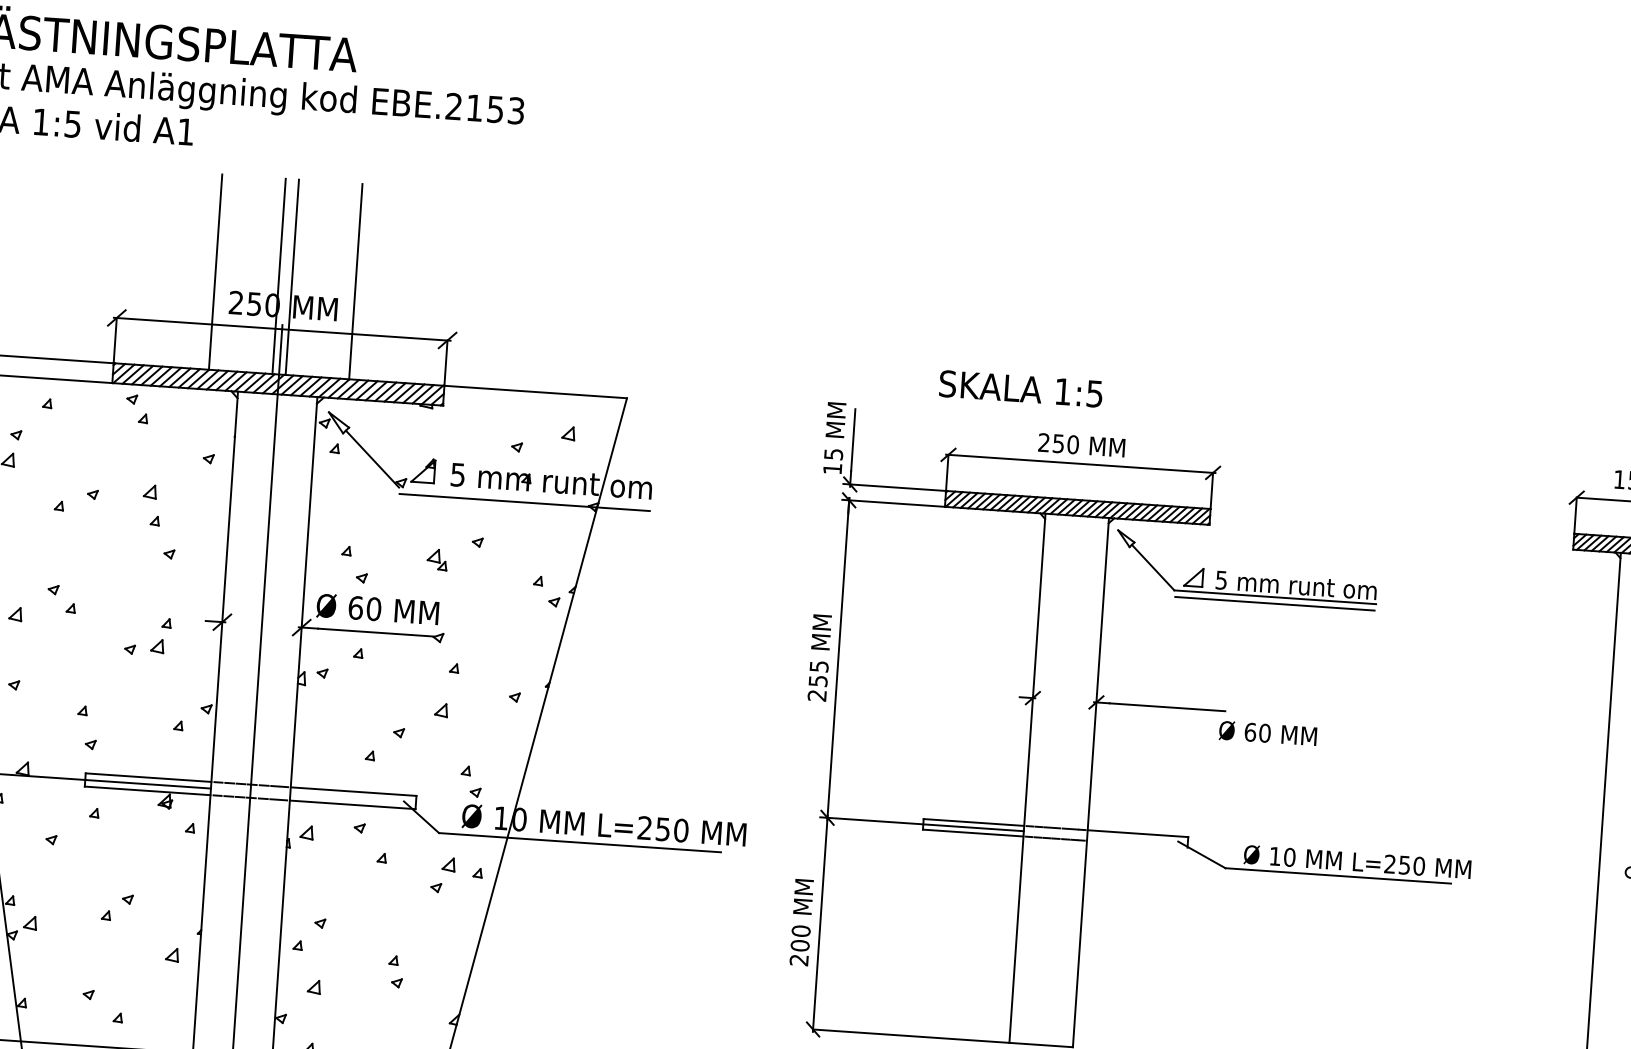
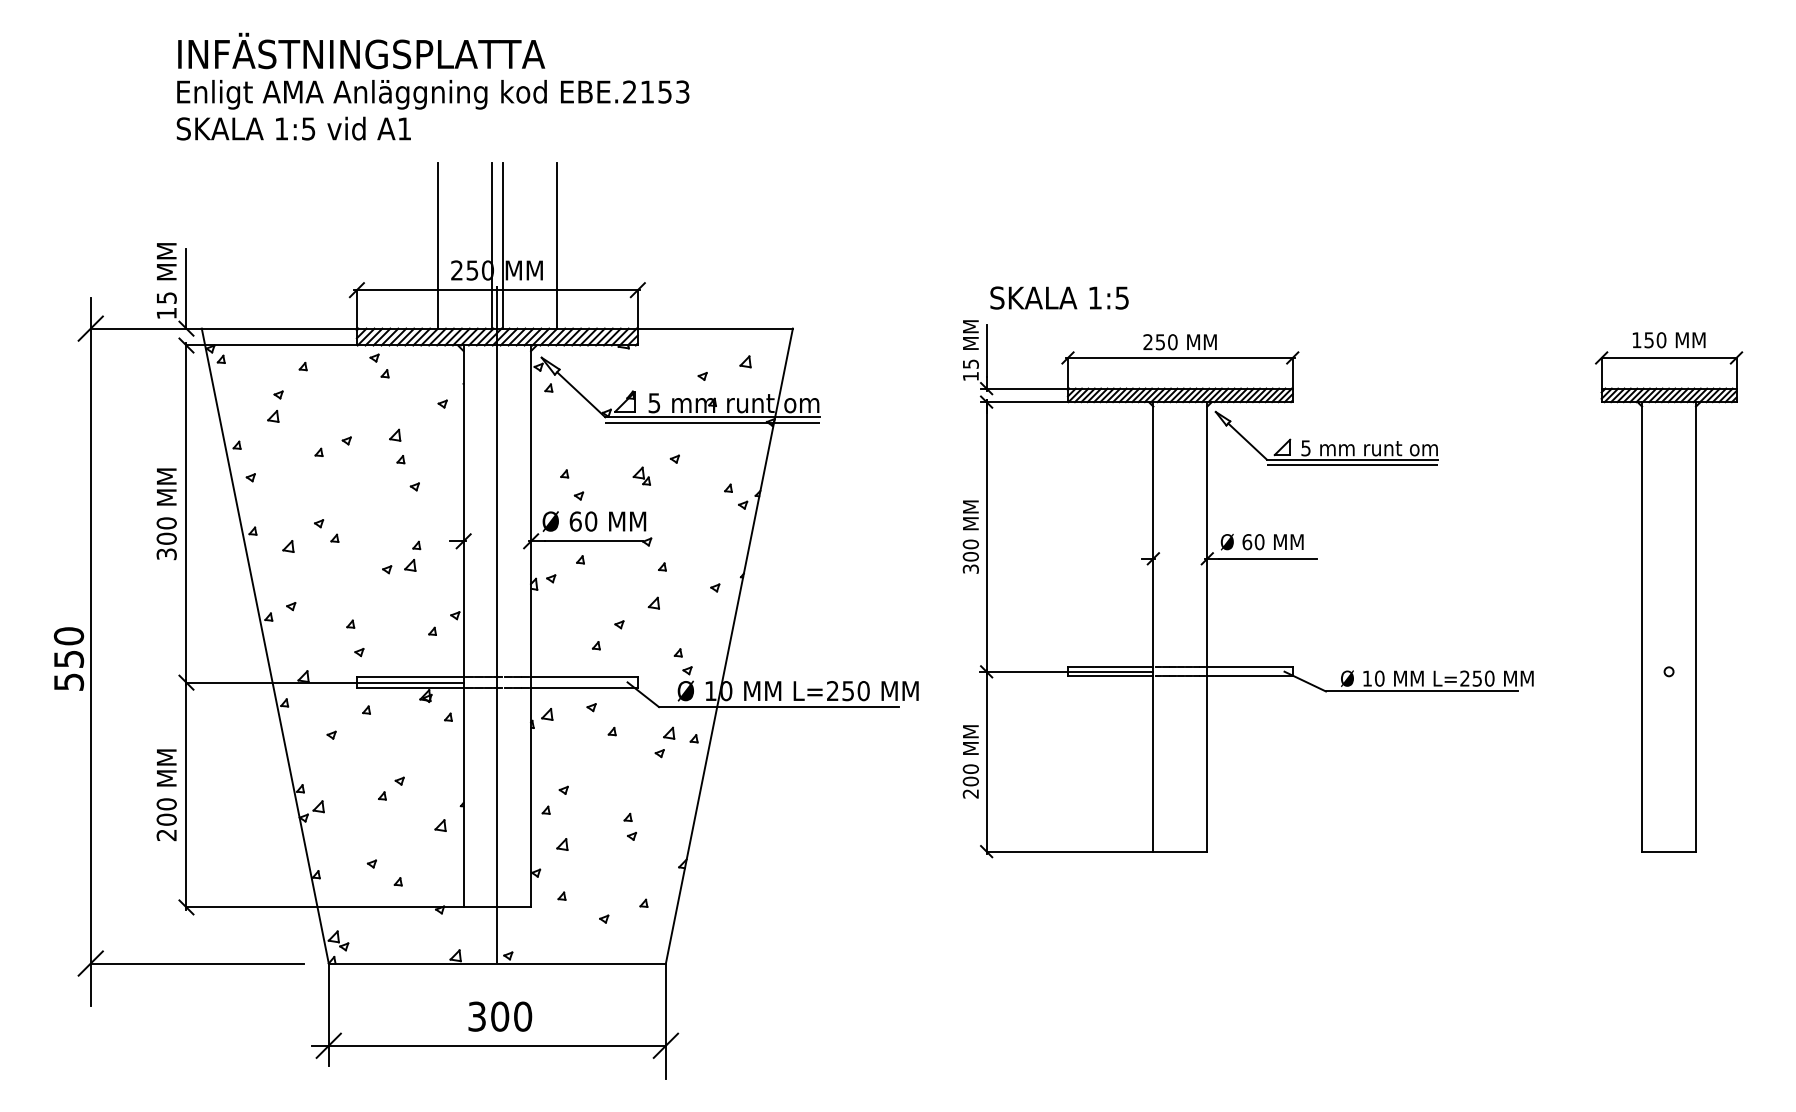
text: (1021, 388) -> (1059, 297), moved
line: (525, 496) -> (712, 417), added
text: (817, 680) -> (970, 556), 255 -> 300
text: (1267, 733) -> (1261, 542), moved
line: (1136, 844) -> (1249, 676), added

